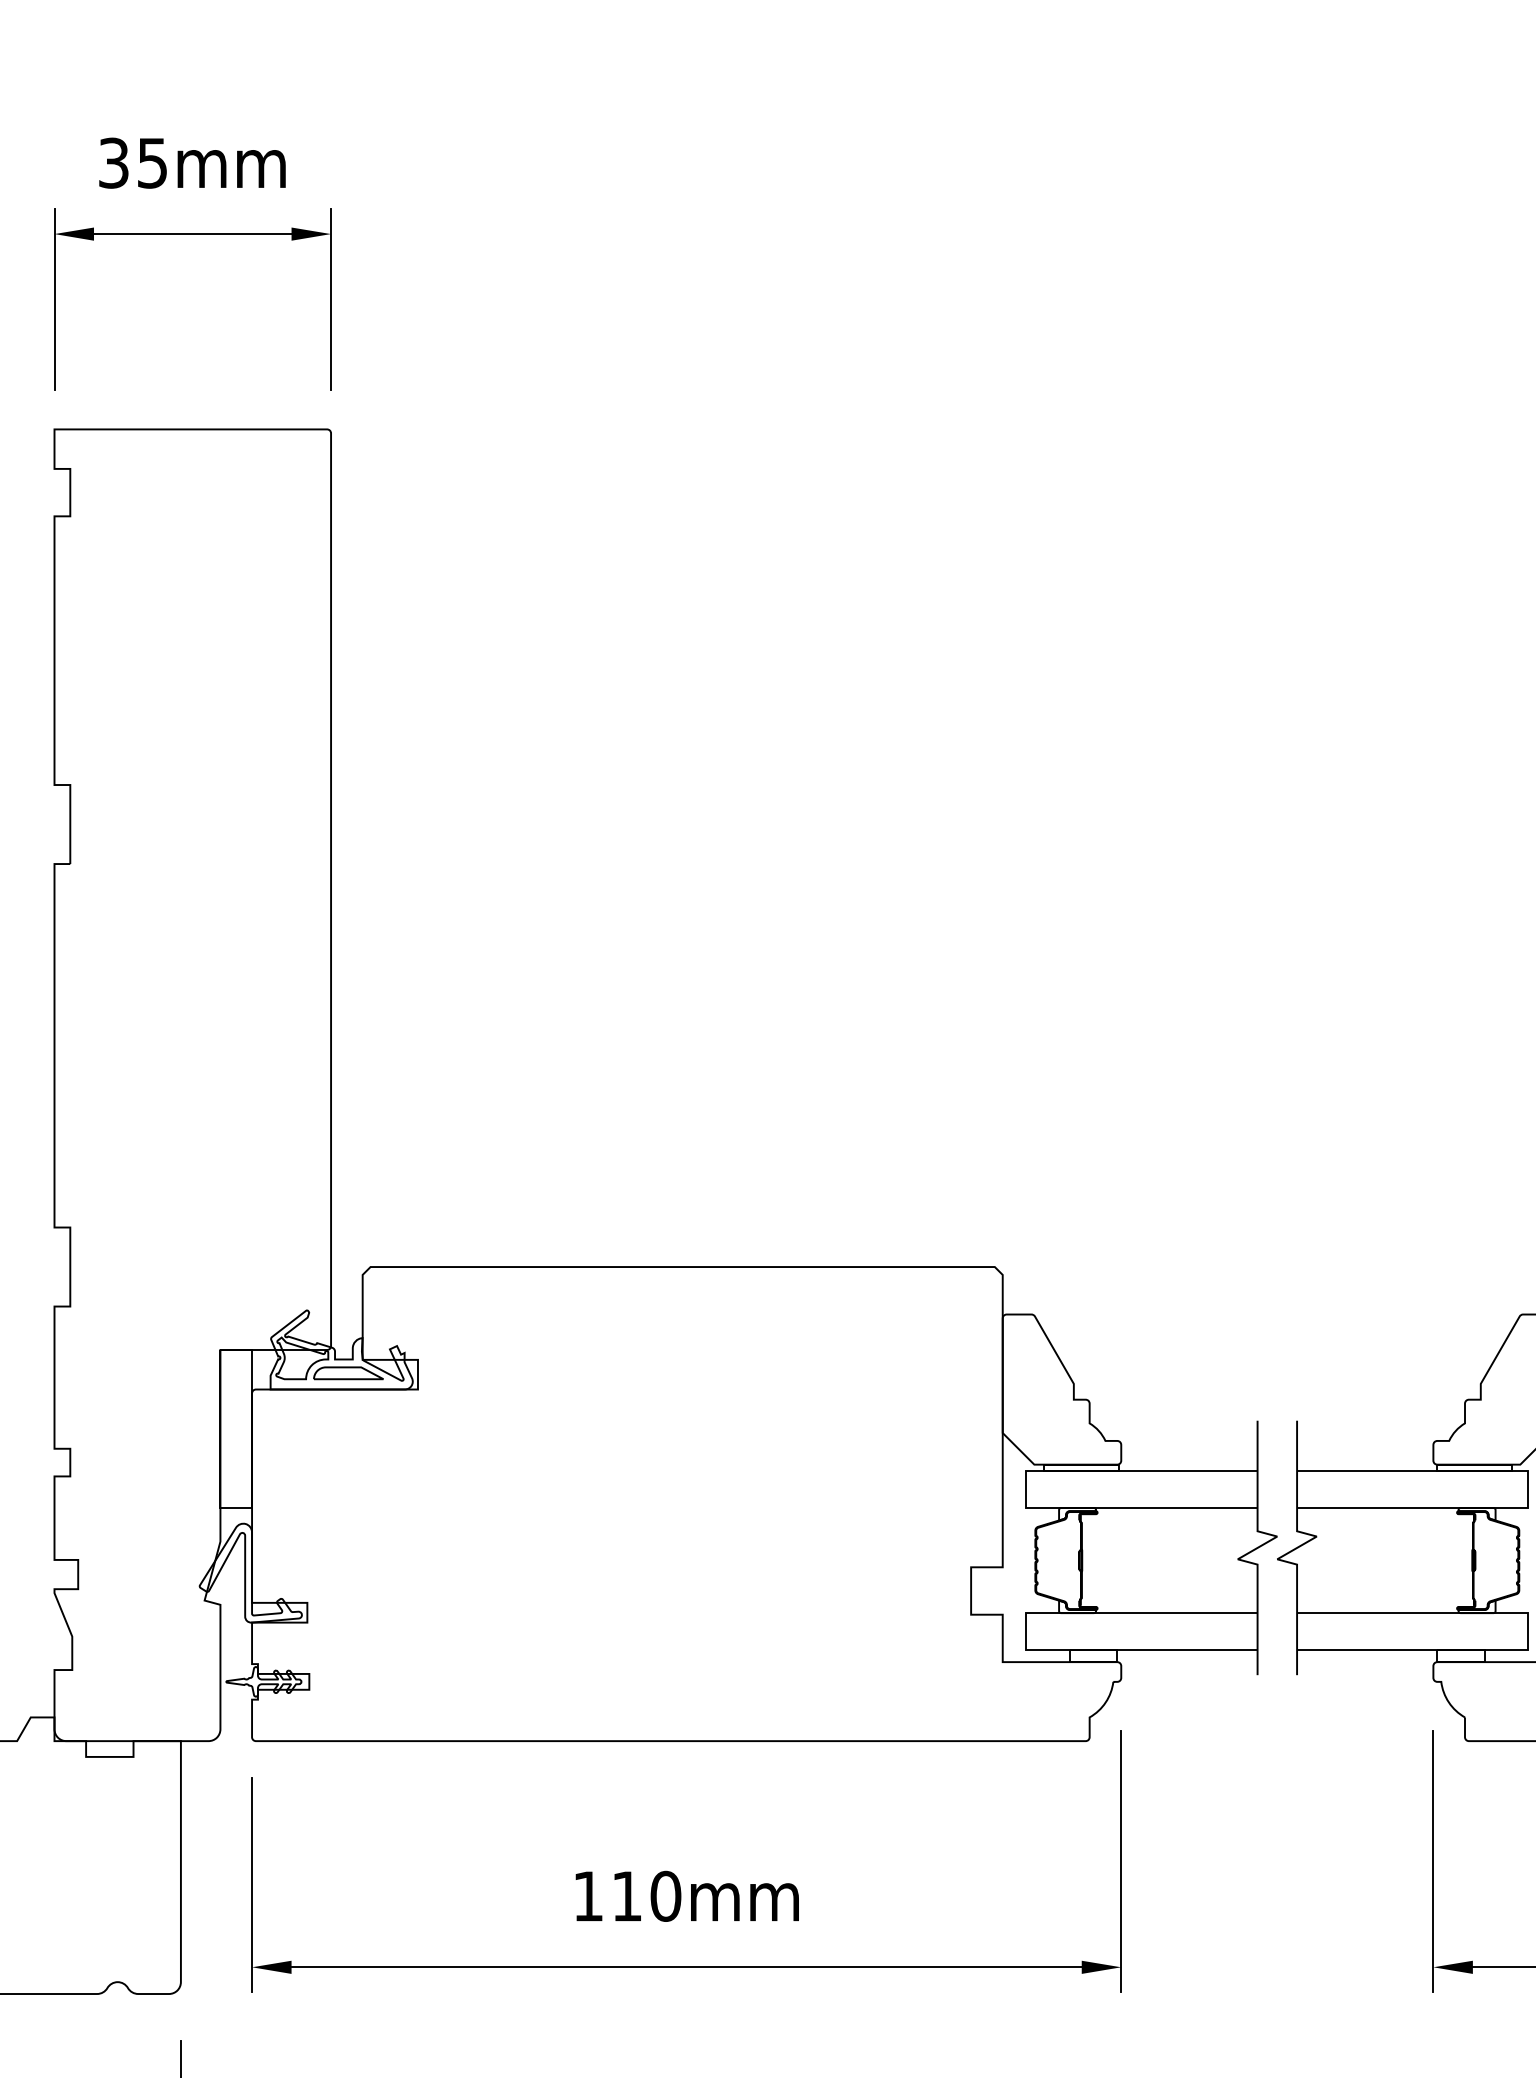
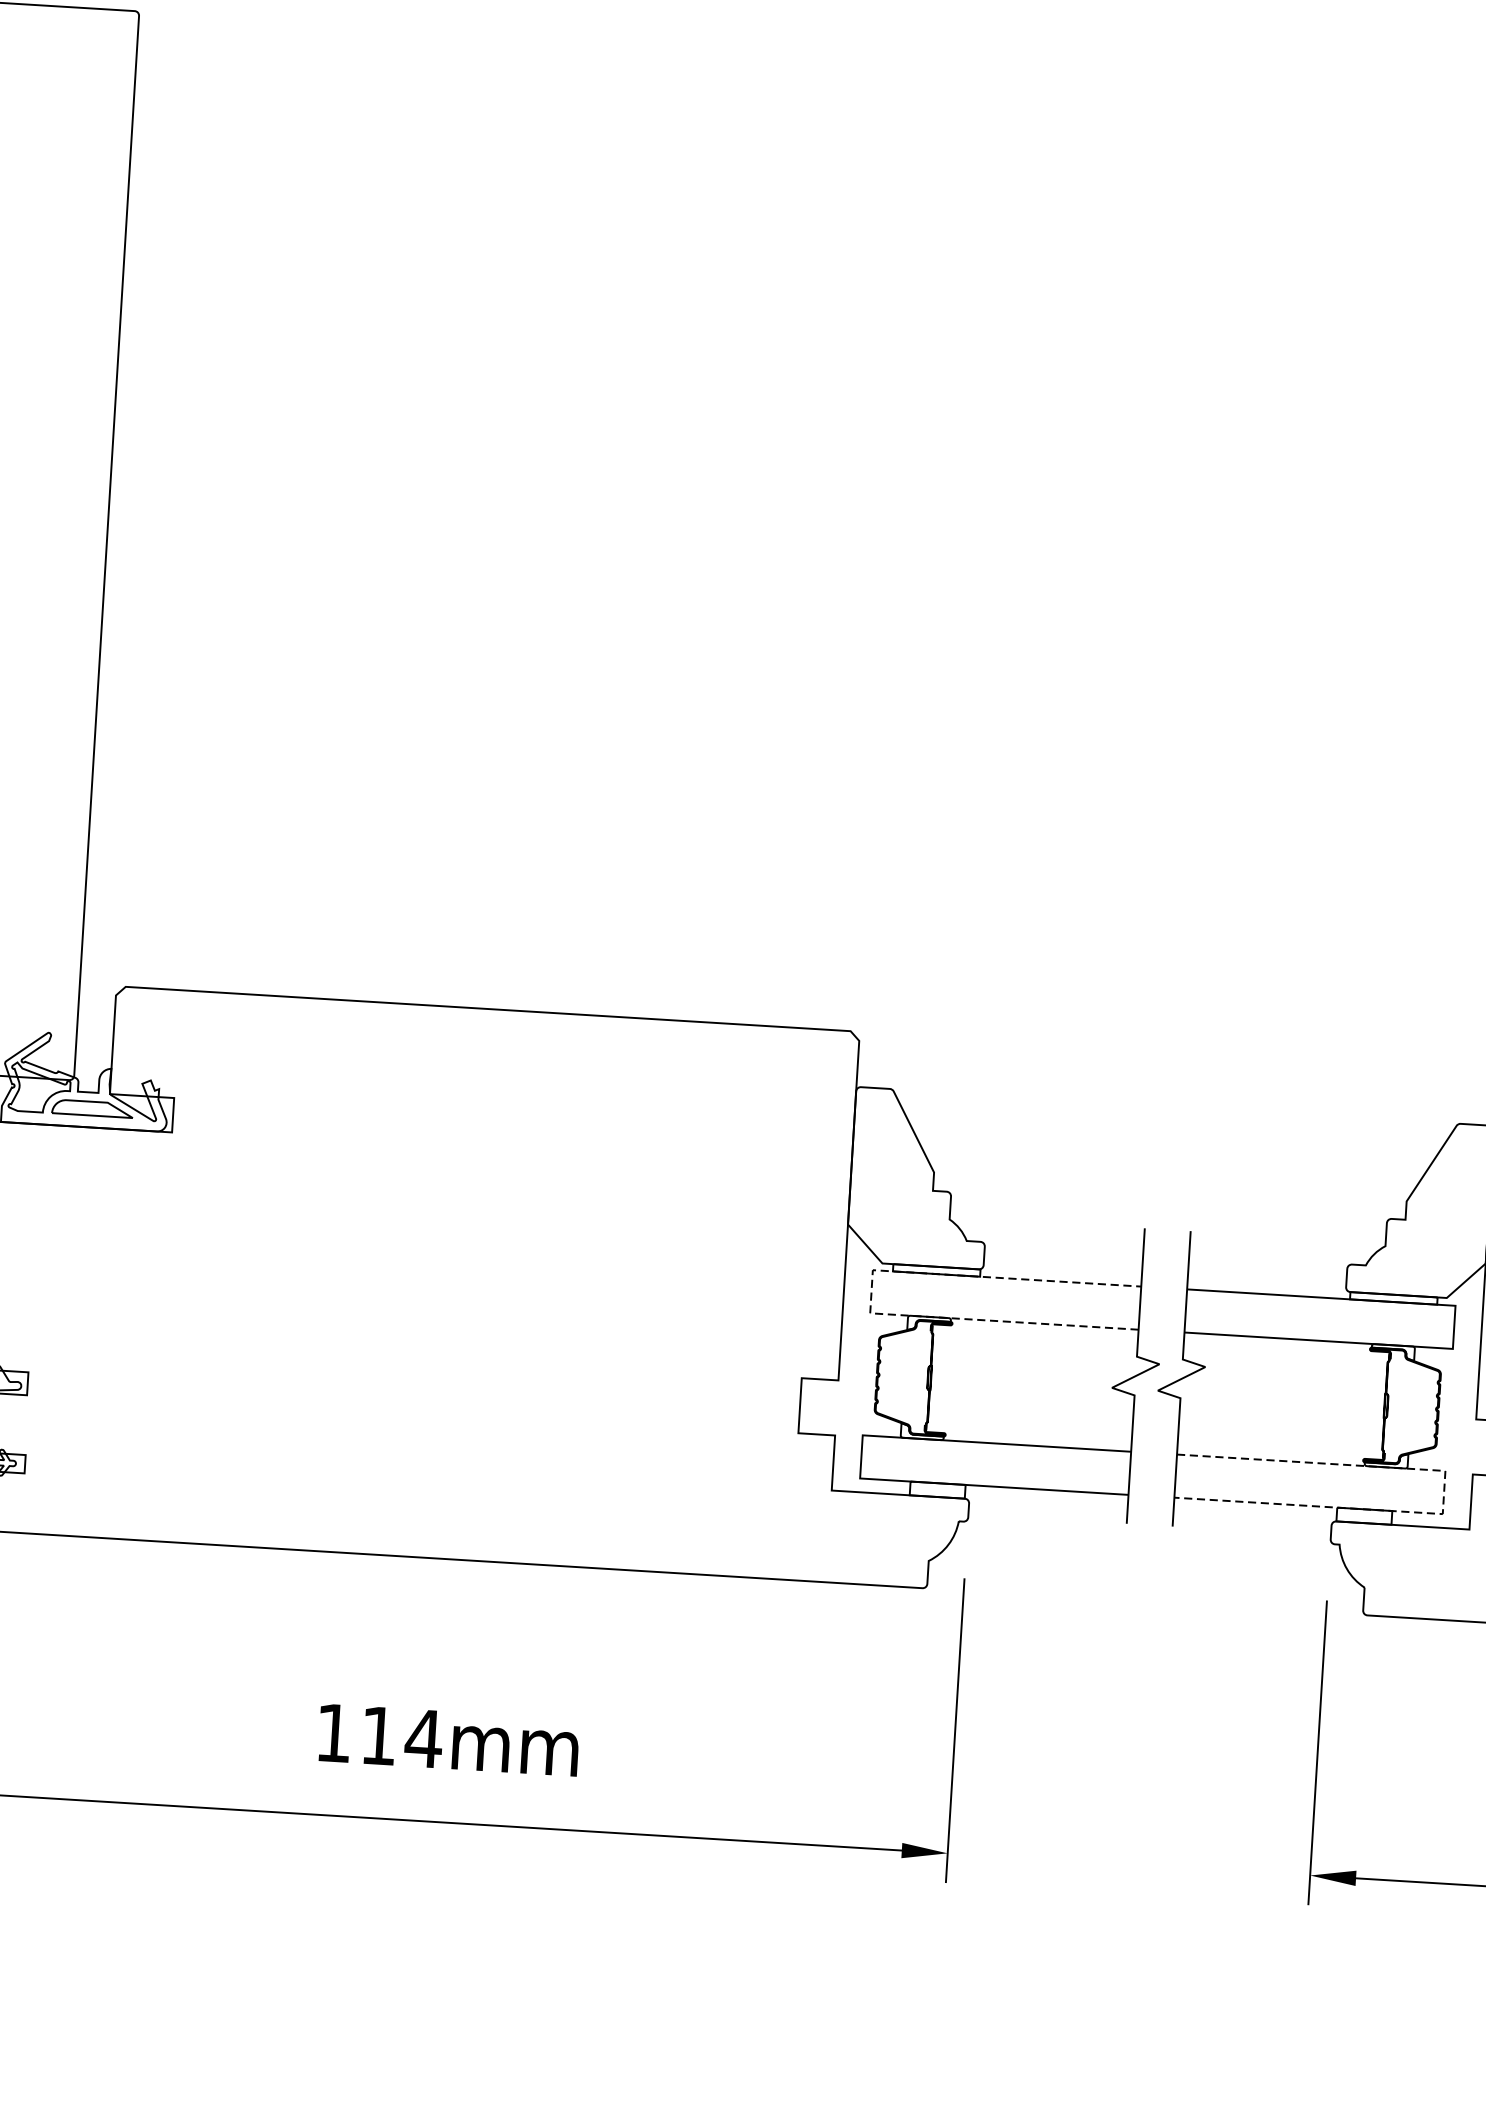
line: (1026, 1489) -> (871, 1291), solid -> dashed
line: (1528, 1631) -> (1444, 1492), solid -> dashed
text: (665, 1895) -> (423, 1737), 110mm -> 114mm

